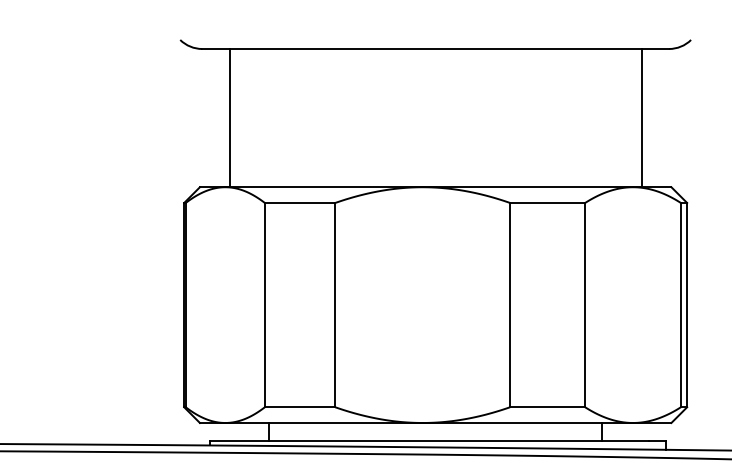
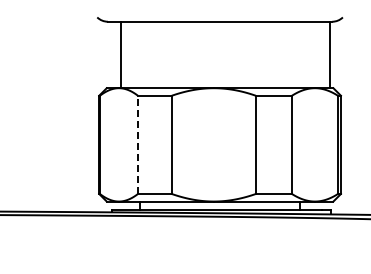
line: (642, 117) -> (330, 54), moved
line: (263, 304) -> (137, 144), solid -> dashed

